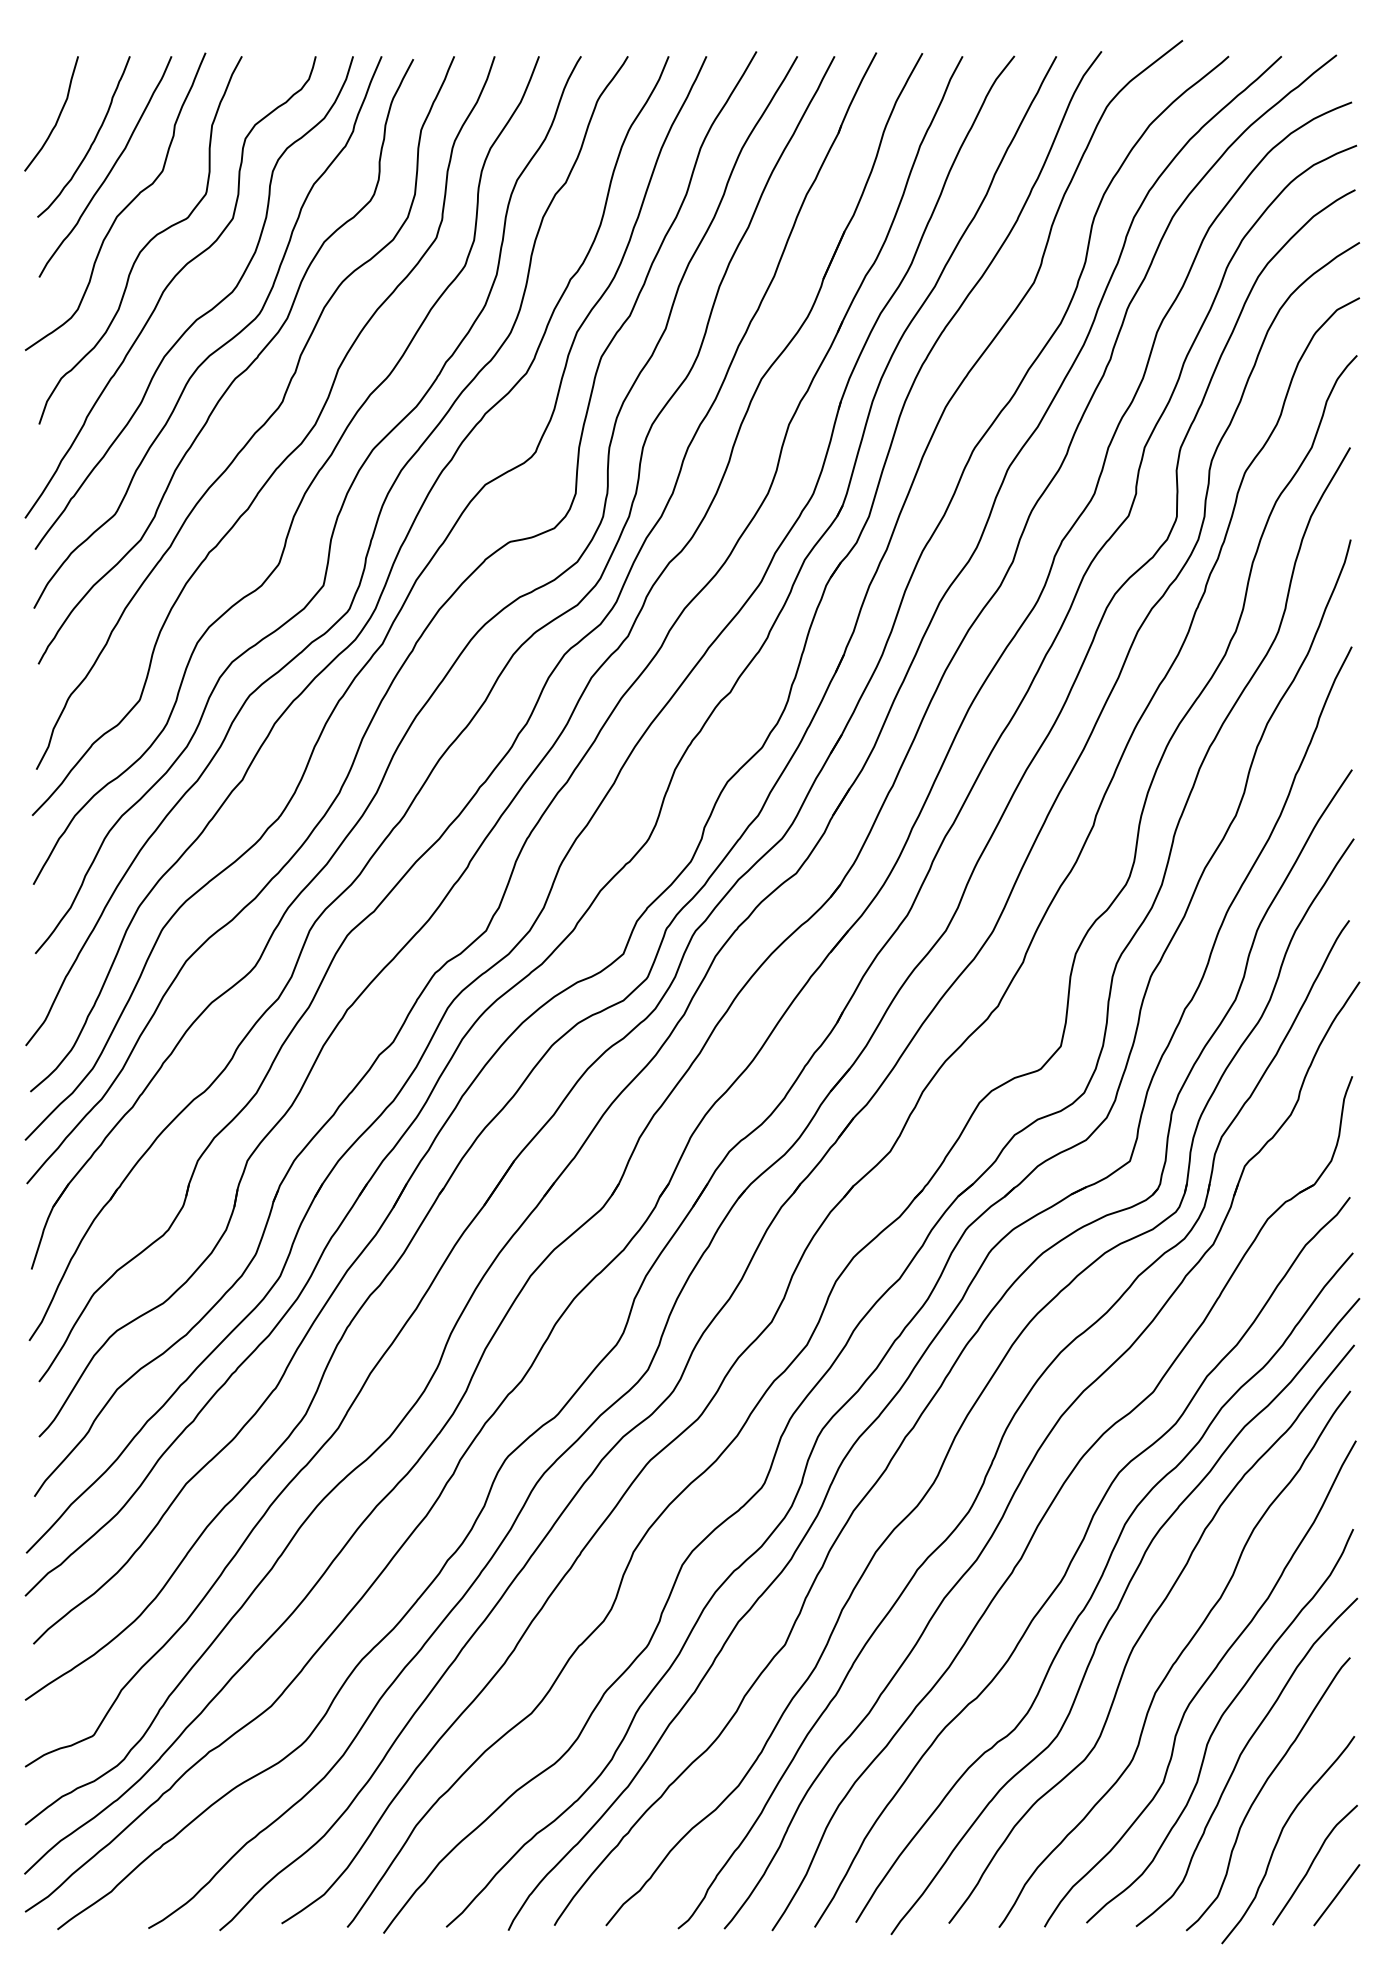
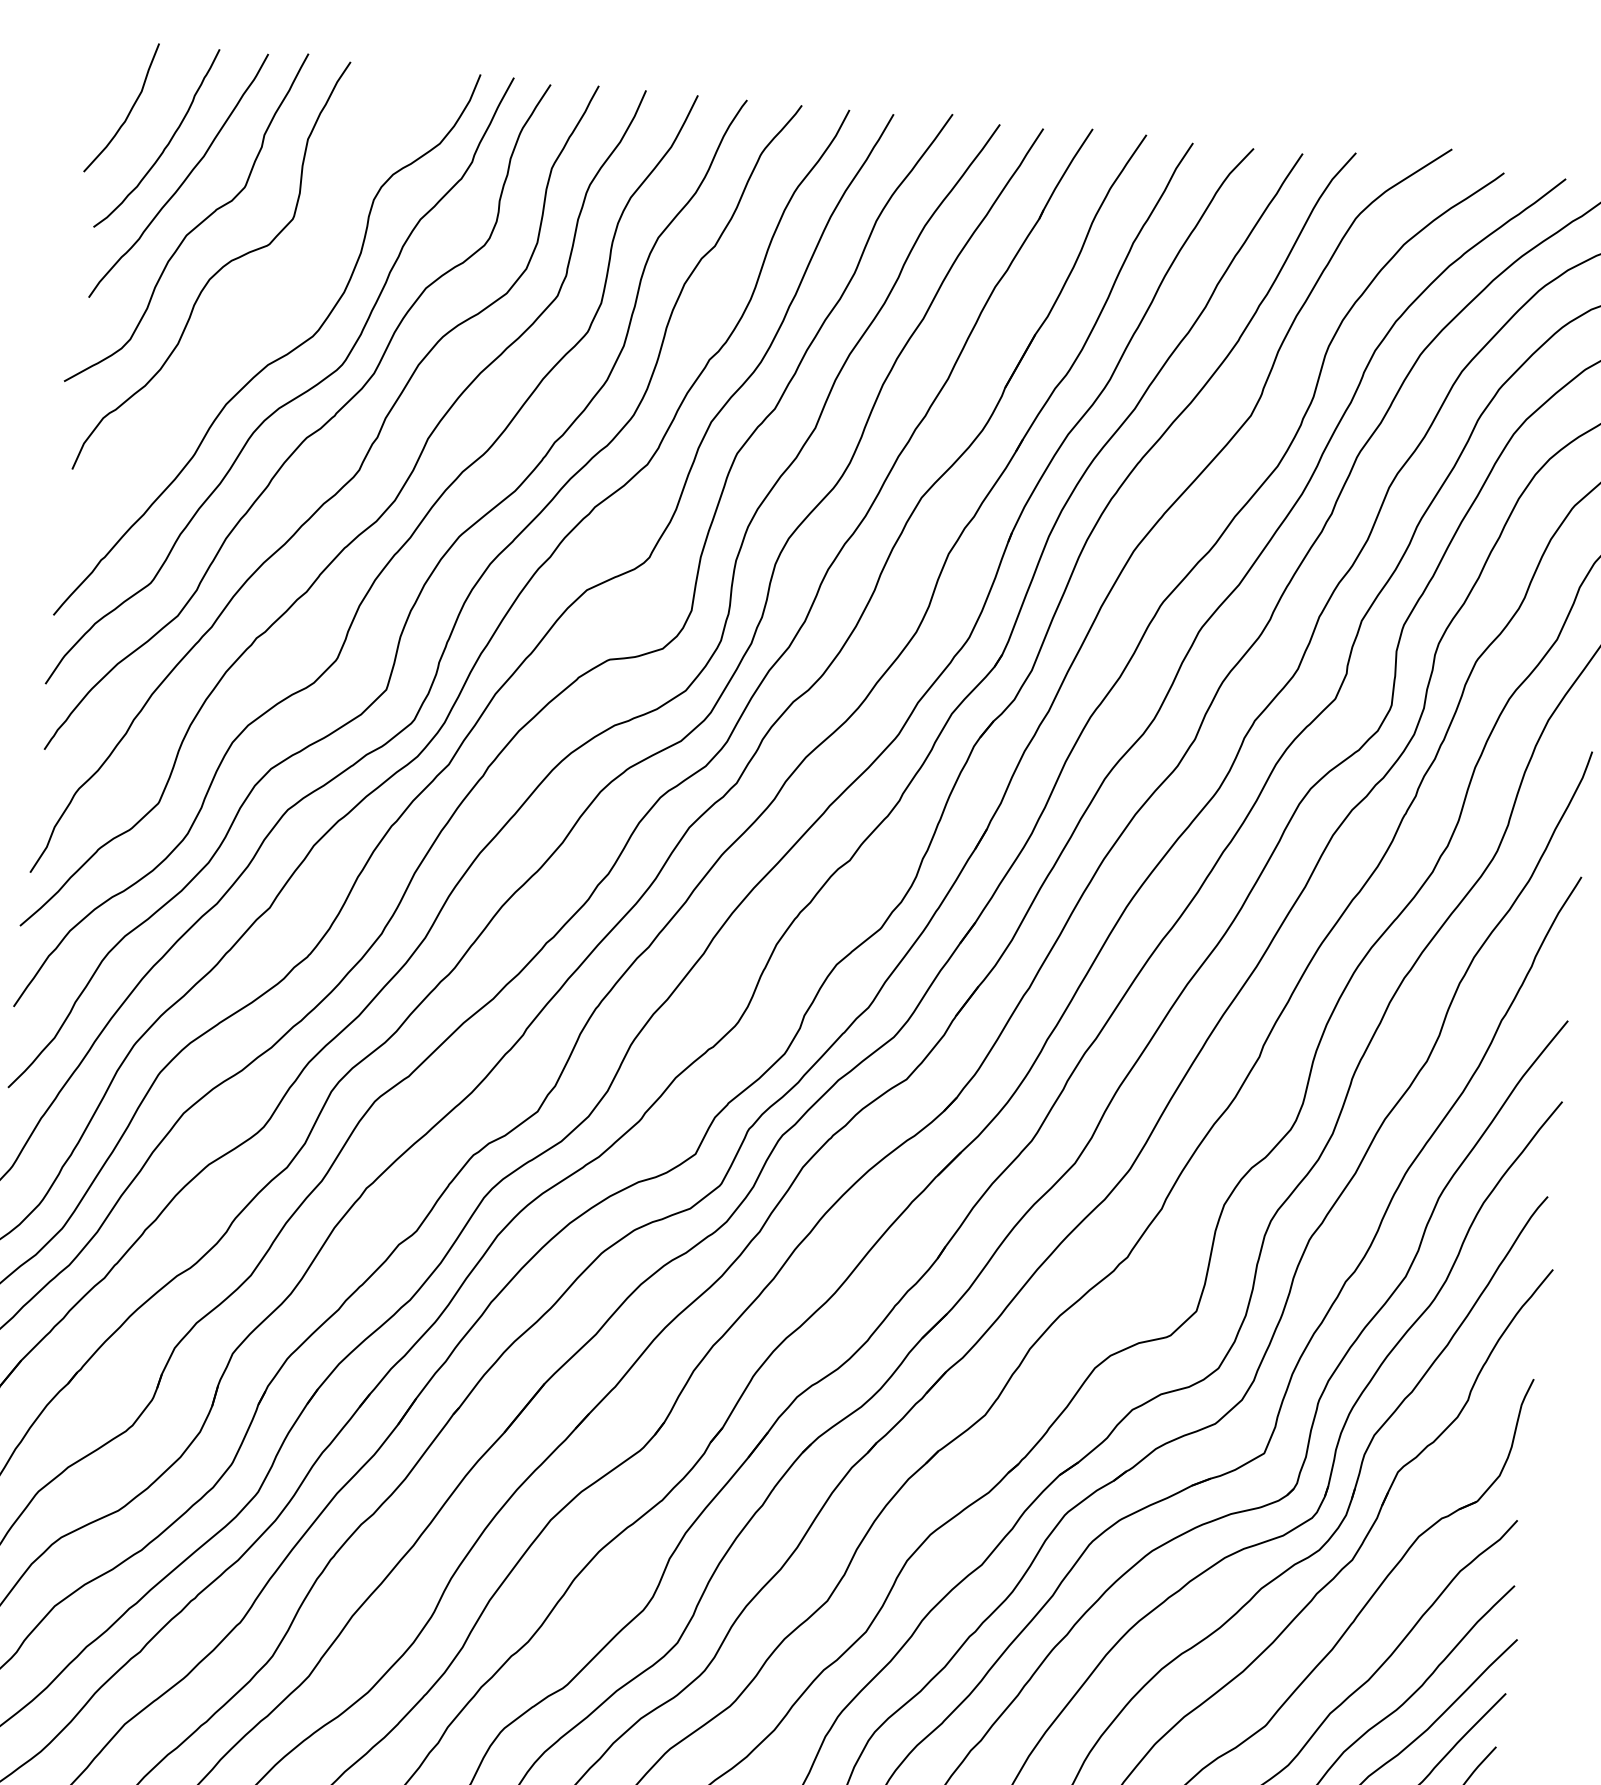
curve: (169, 285) -> (240, 321), removed

